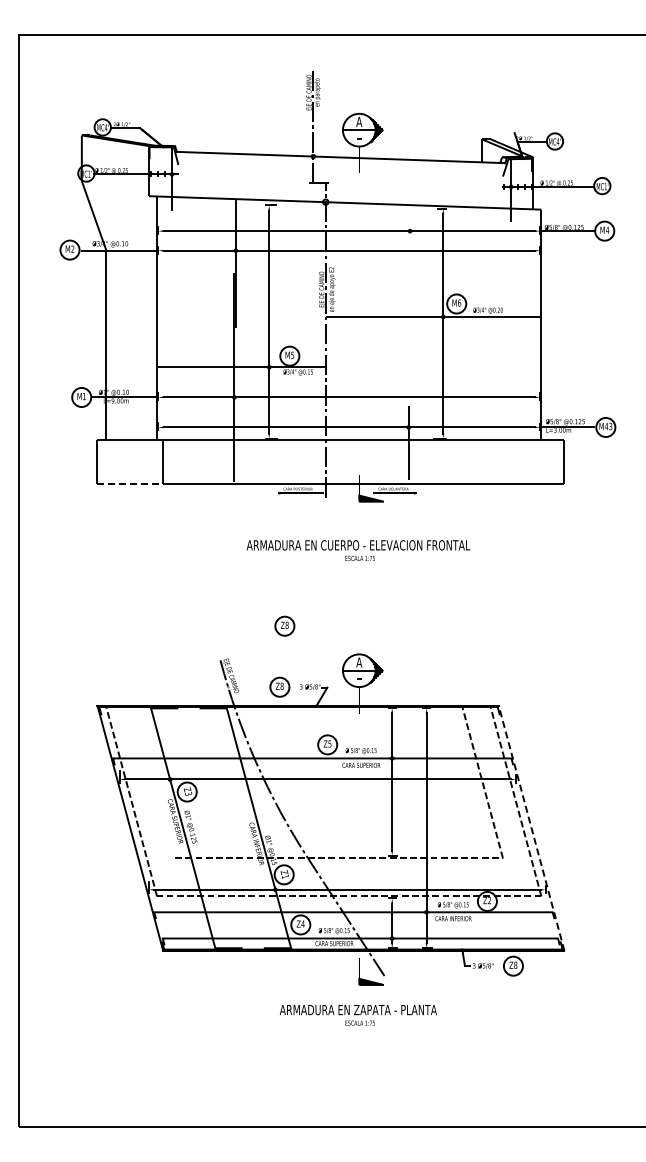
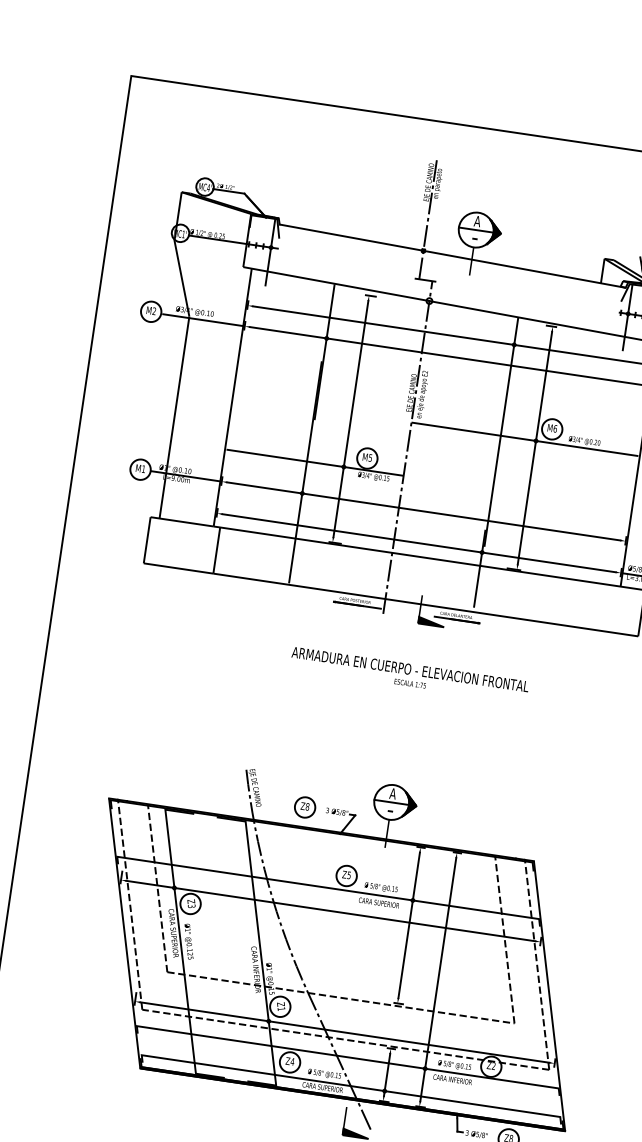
line: (410, 313) -> (501, 432), added
line: (130, 483) -> (178, 568), dashed -> solid
part: (284, 625) -> (319, 742), removed
line: (154, 781) -> (157, 887), added
line: (531, 828) -> (549, 996), dashed -> solid

